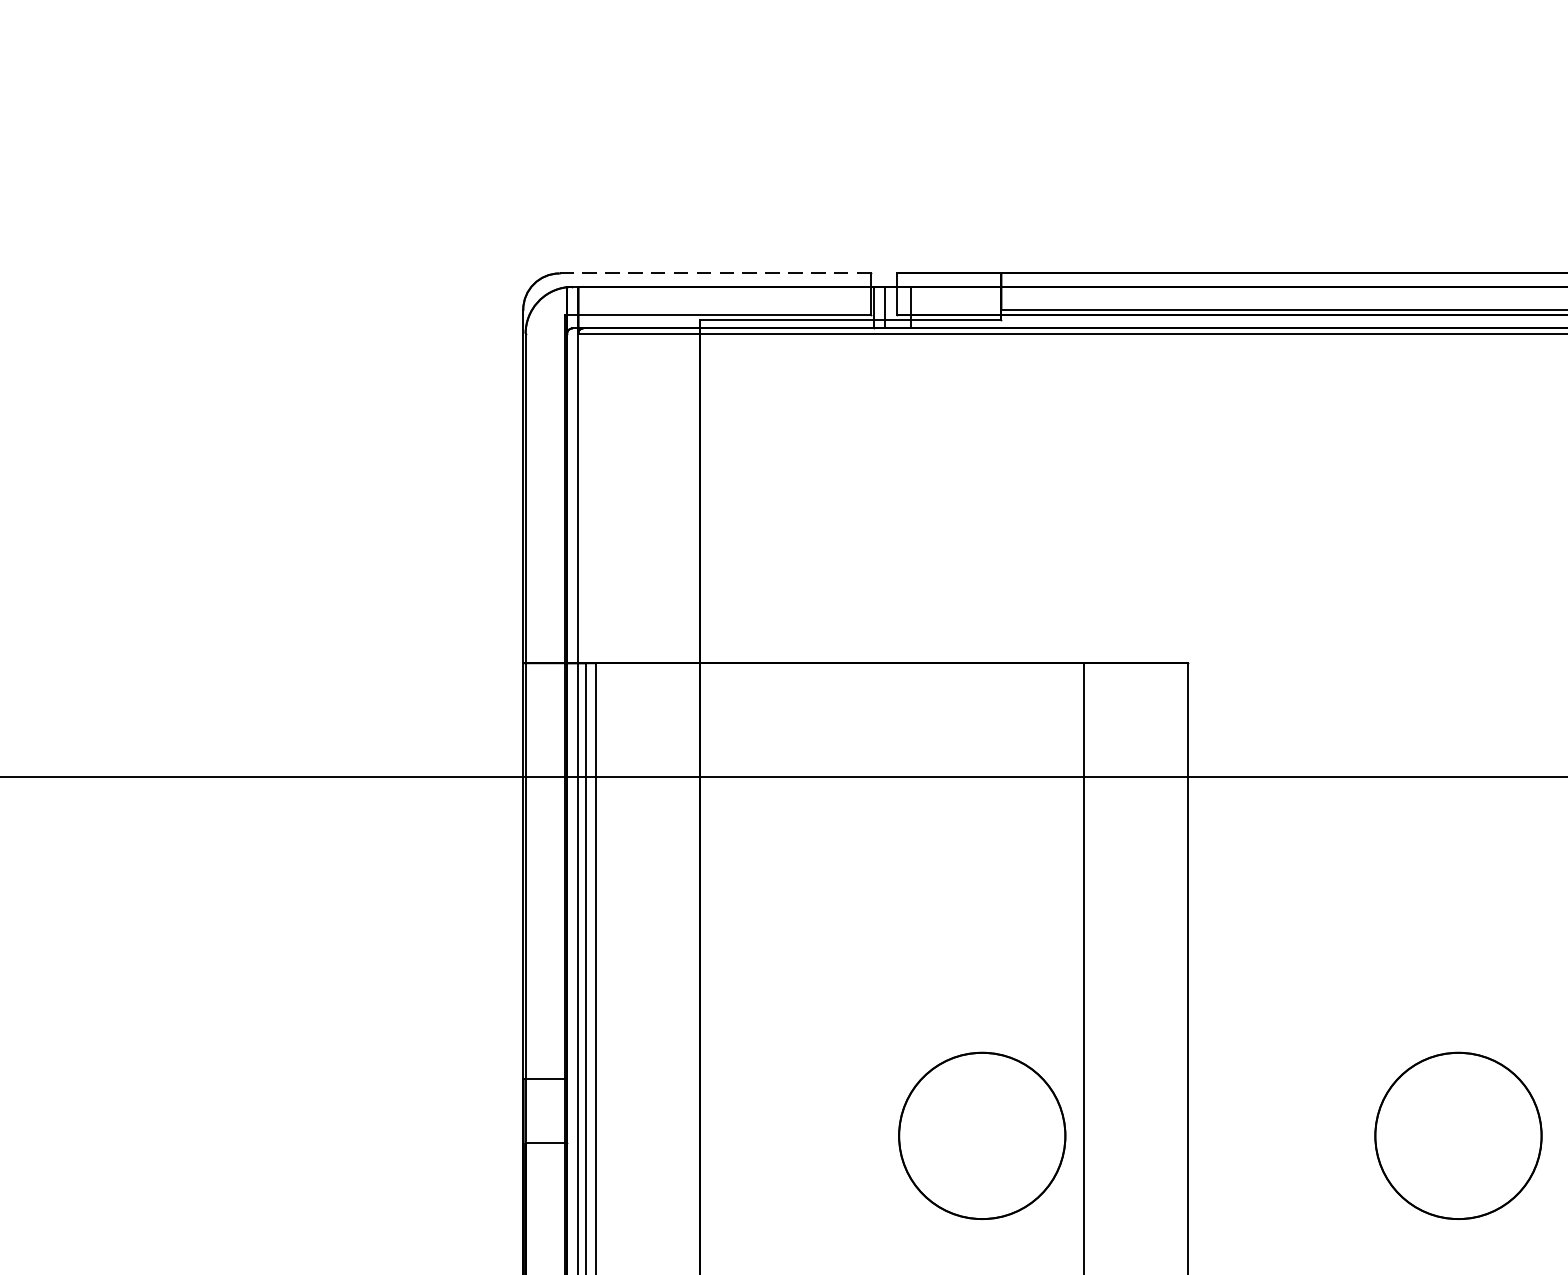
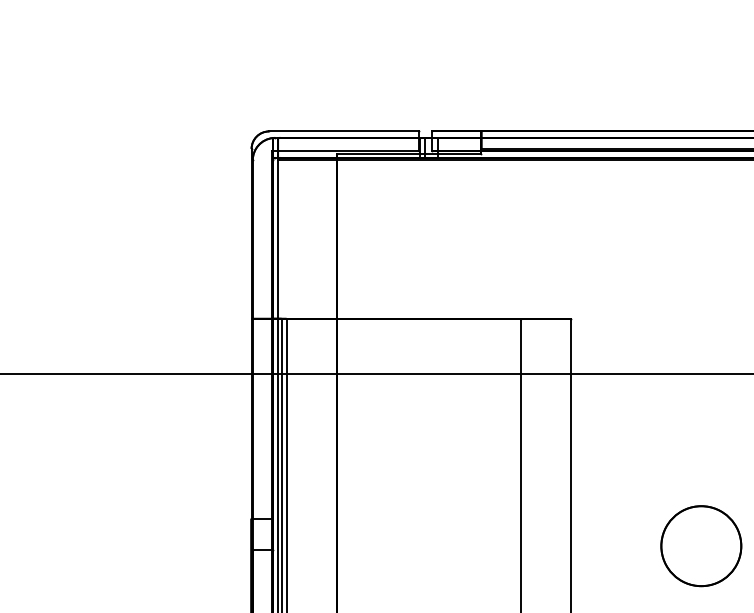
line: (716, 273) -> (344, 131), dashed -> solid
part: (982, 1136) -> (472, 546), removed

